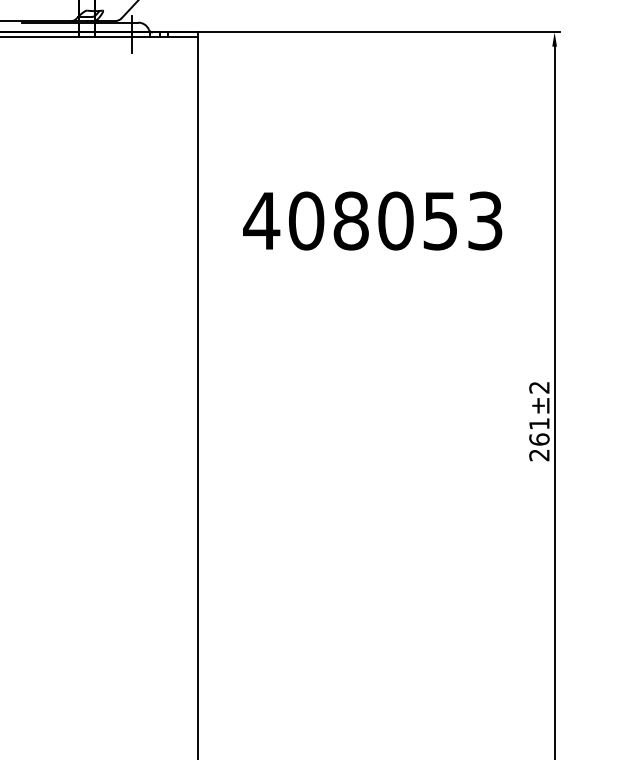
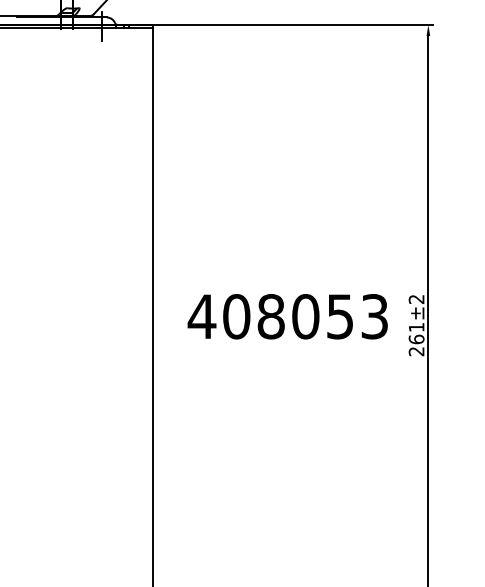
text: (372, 220) -> (287, 316), moved

